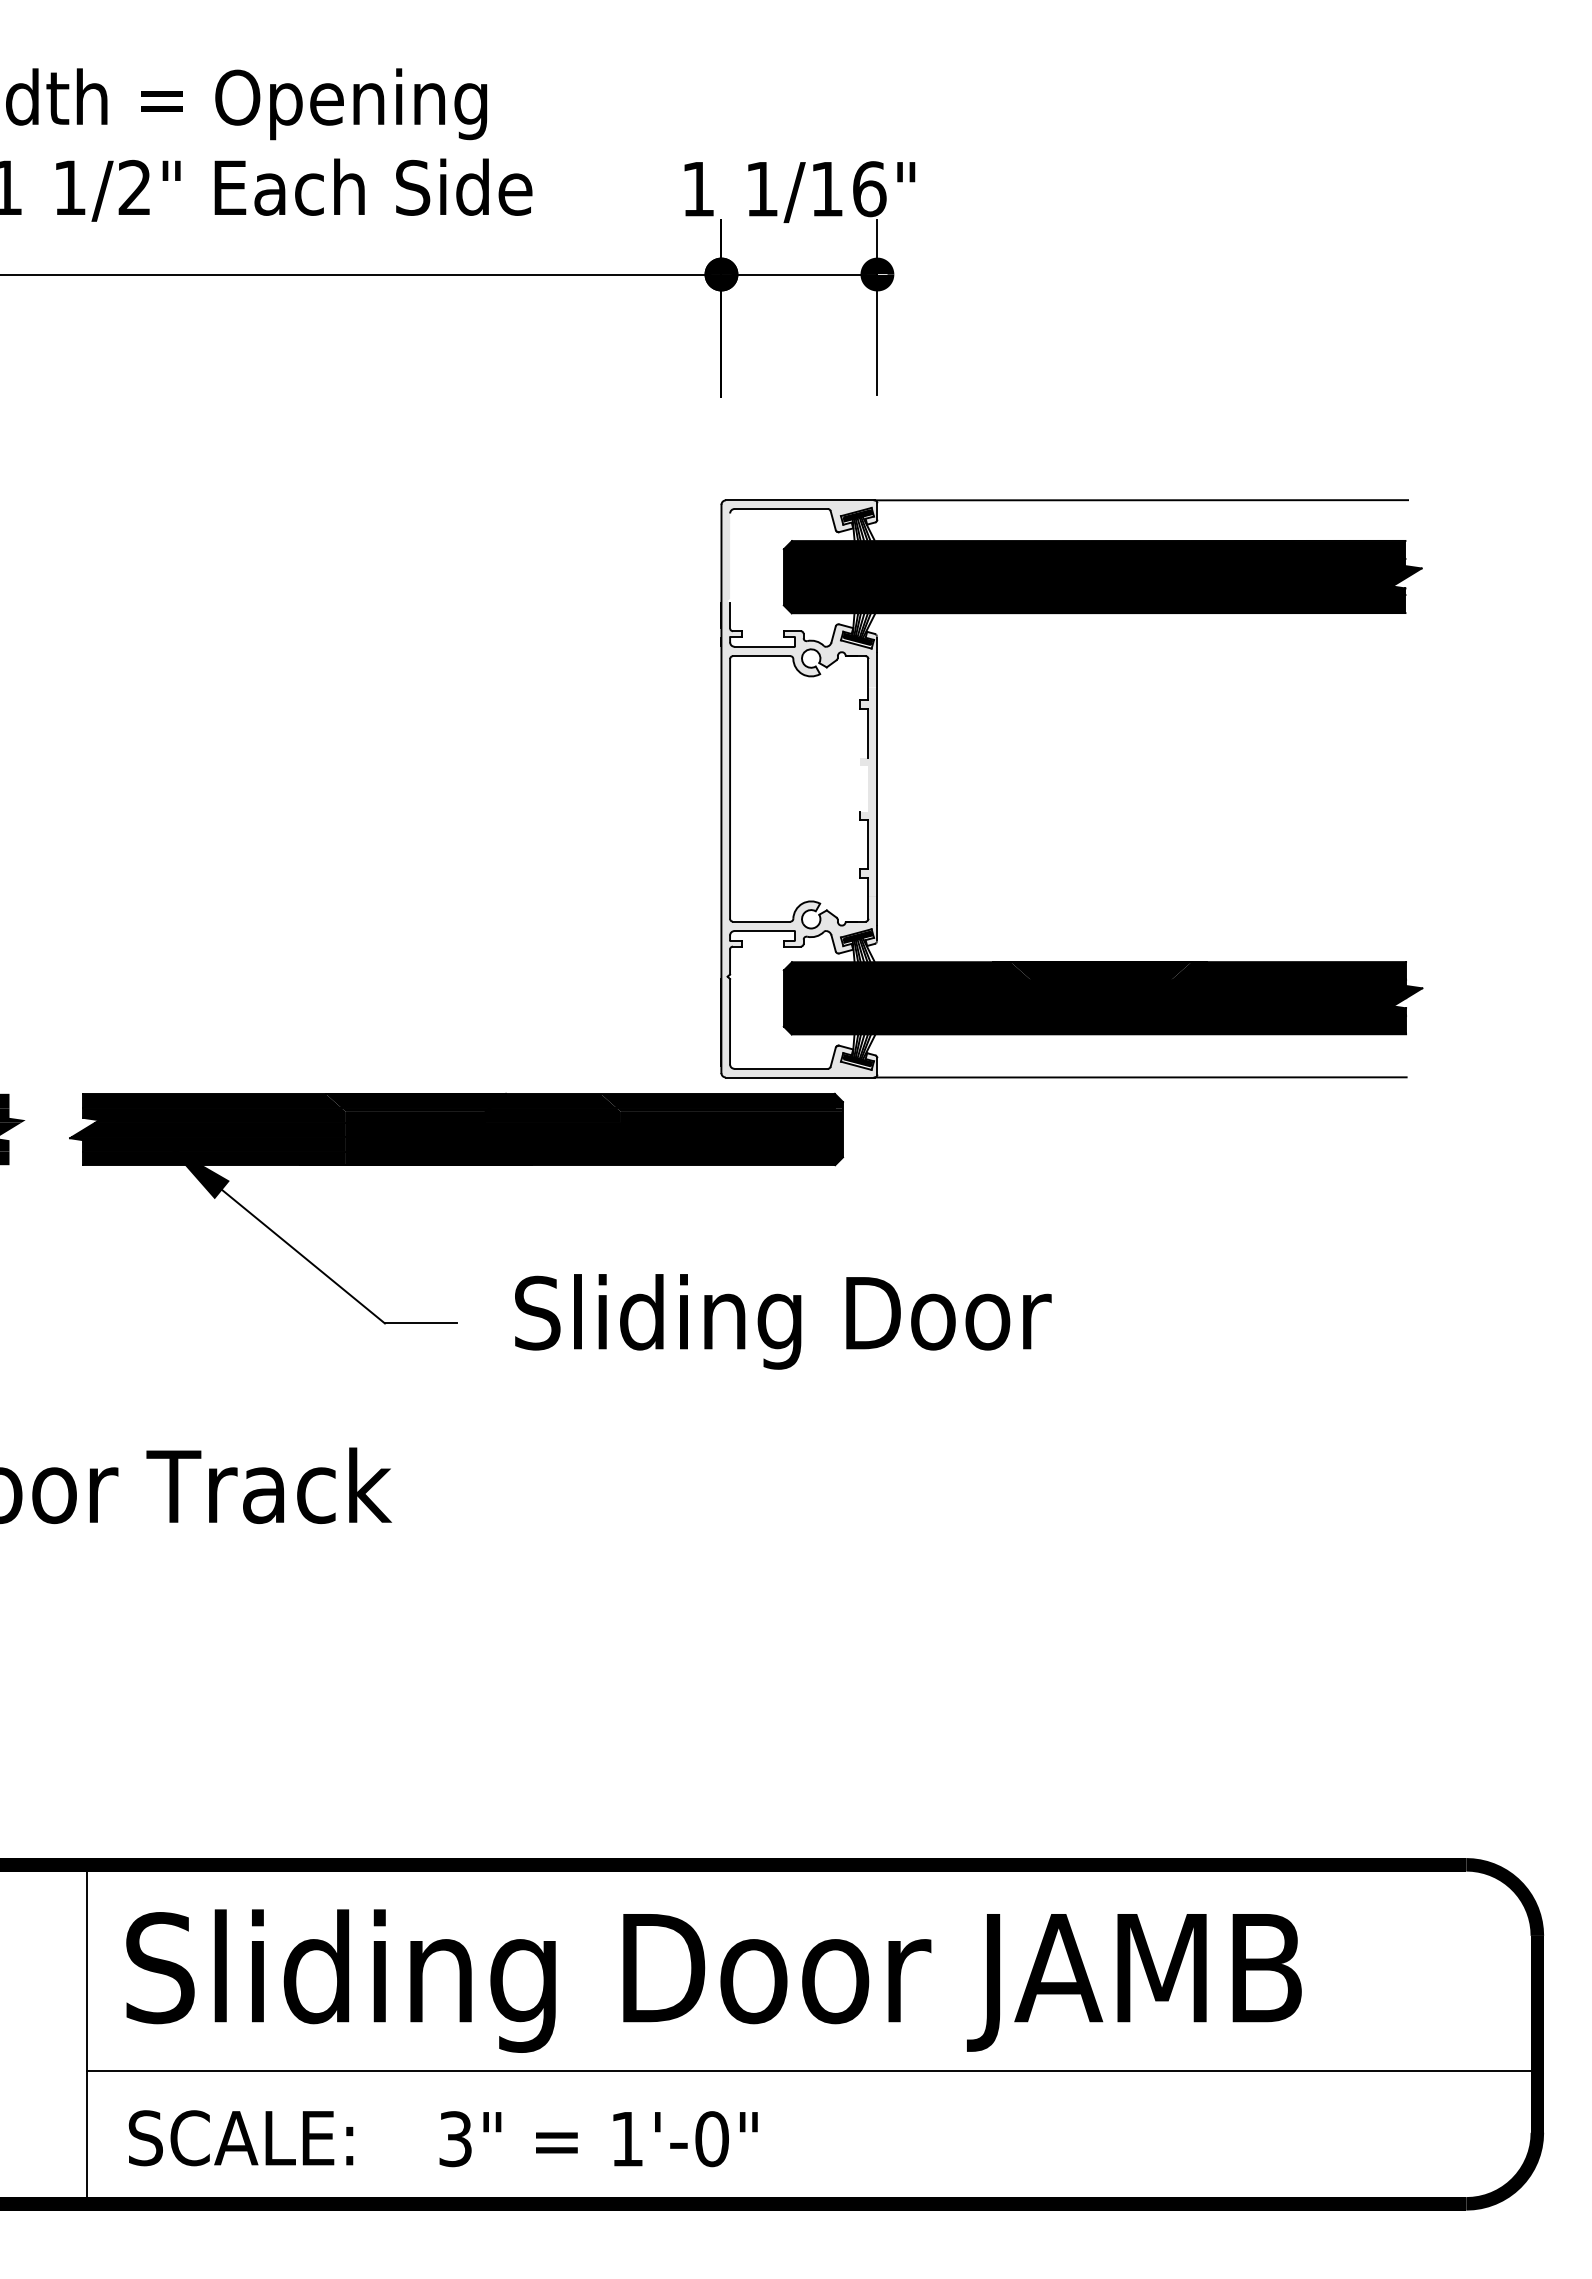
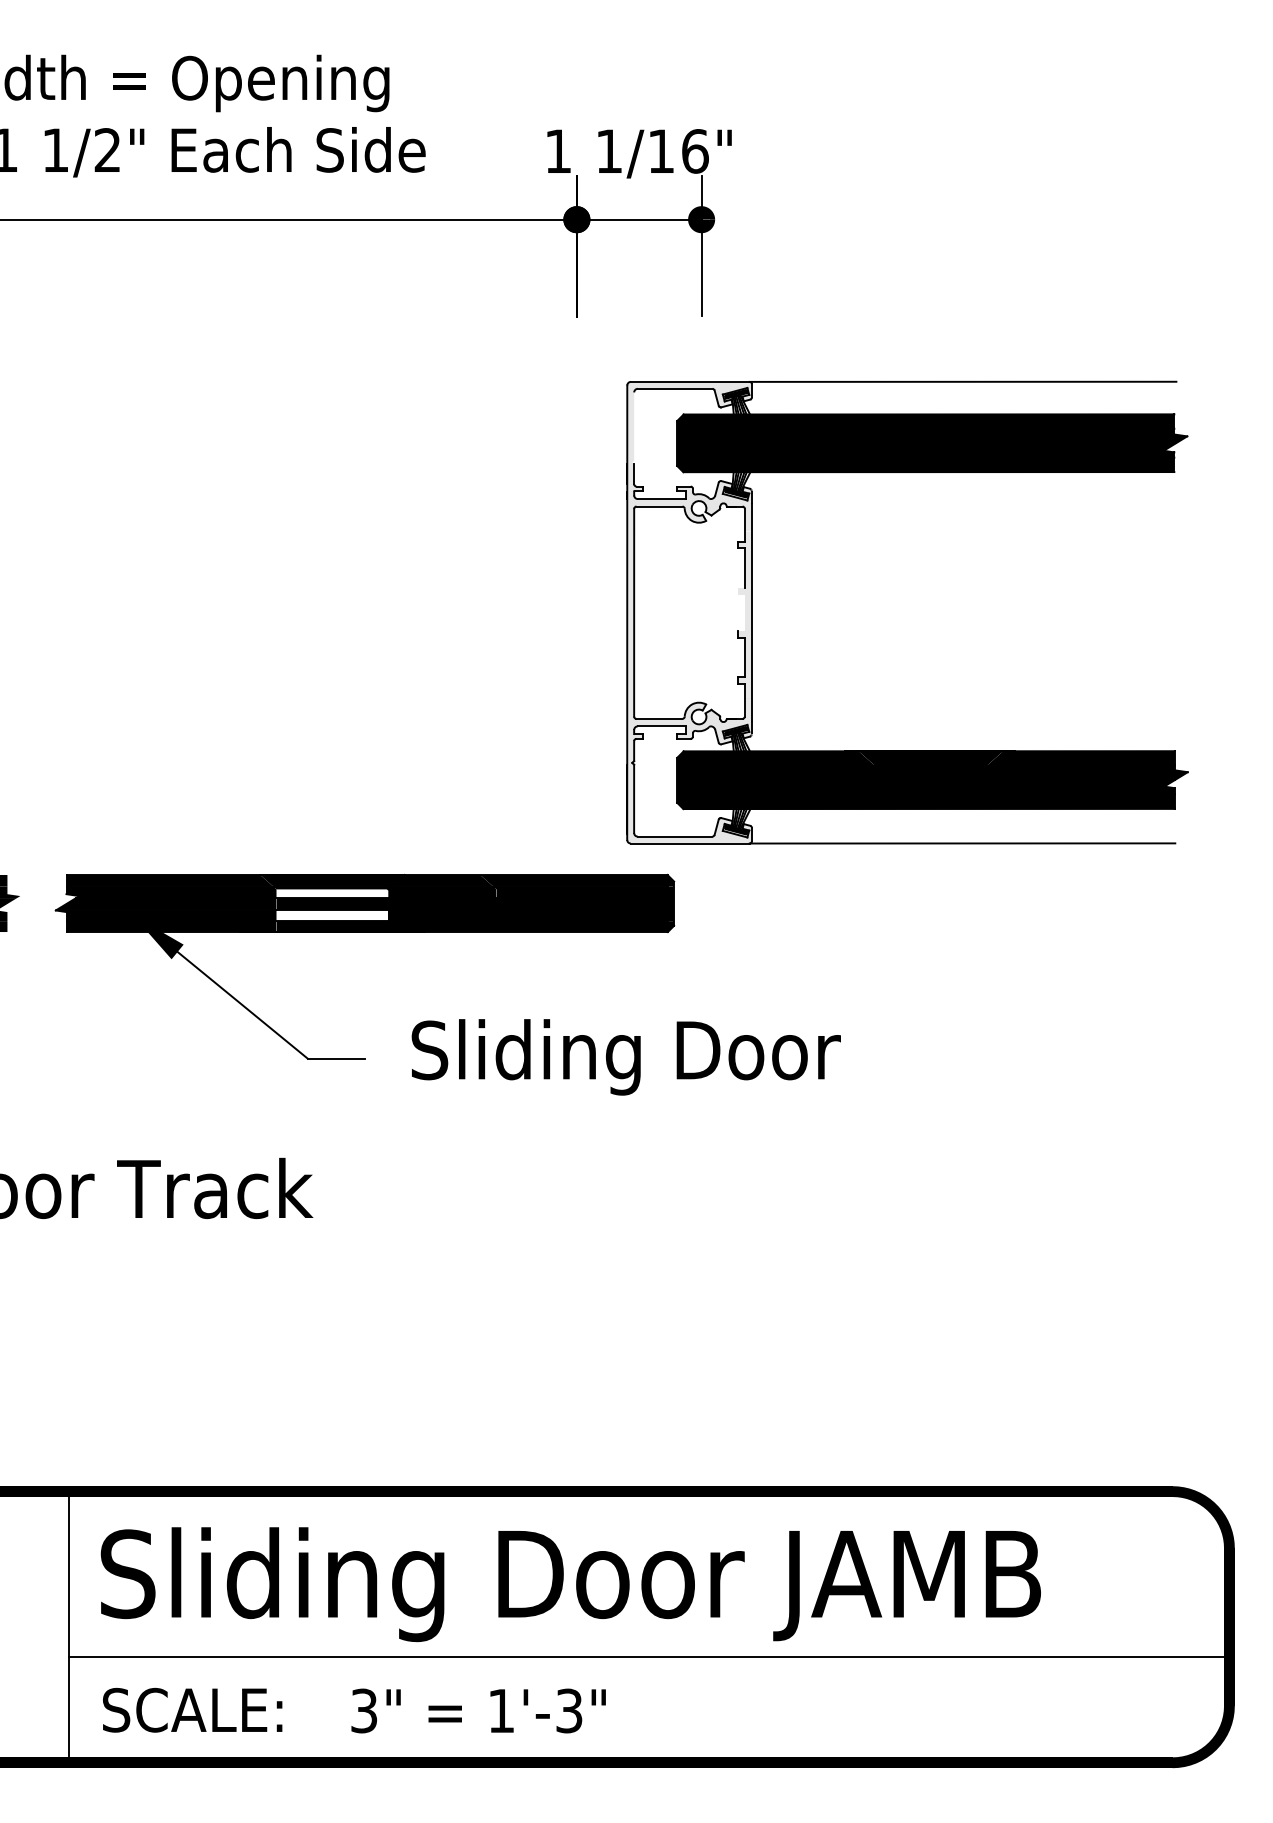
part: (1071, 961) -> (907, 750), moved
fill: (415, 1116) -> (332, 893), removed
fill: (415, 1144) -> (332, 915), removed
text: (711, 2139) -> (568, 1711), 1'-0" -> 1'-3"

